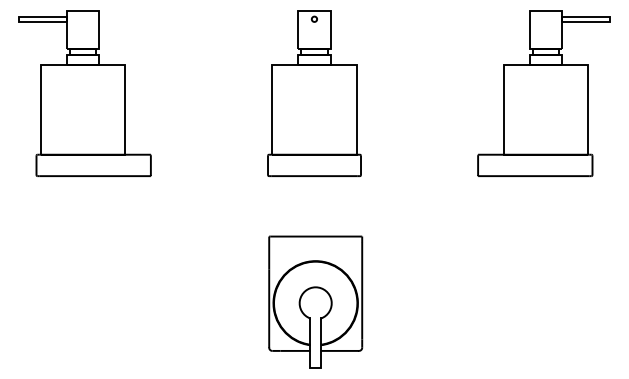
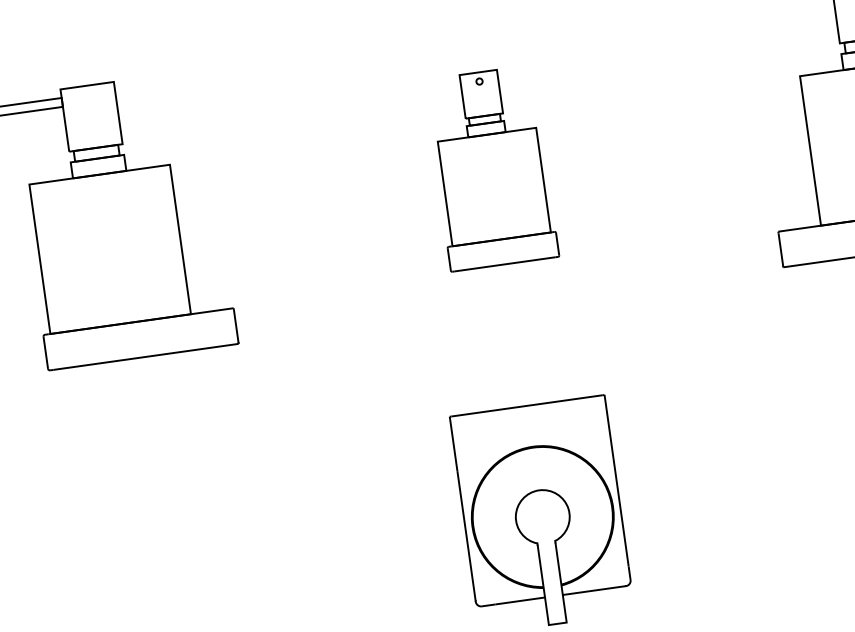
part: (314, 93) -> (491, 168), size x0.7

